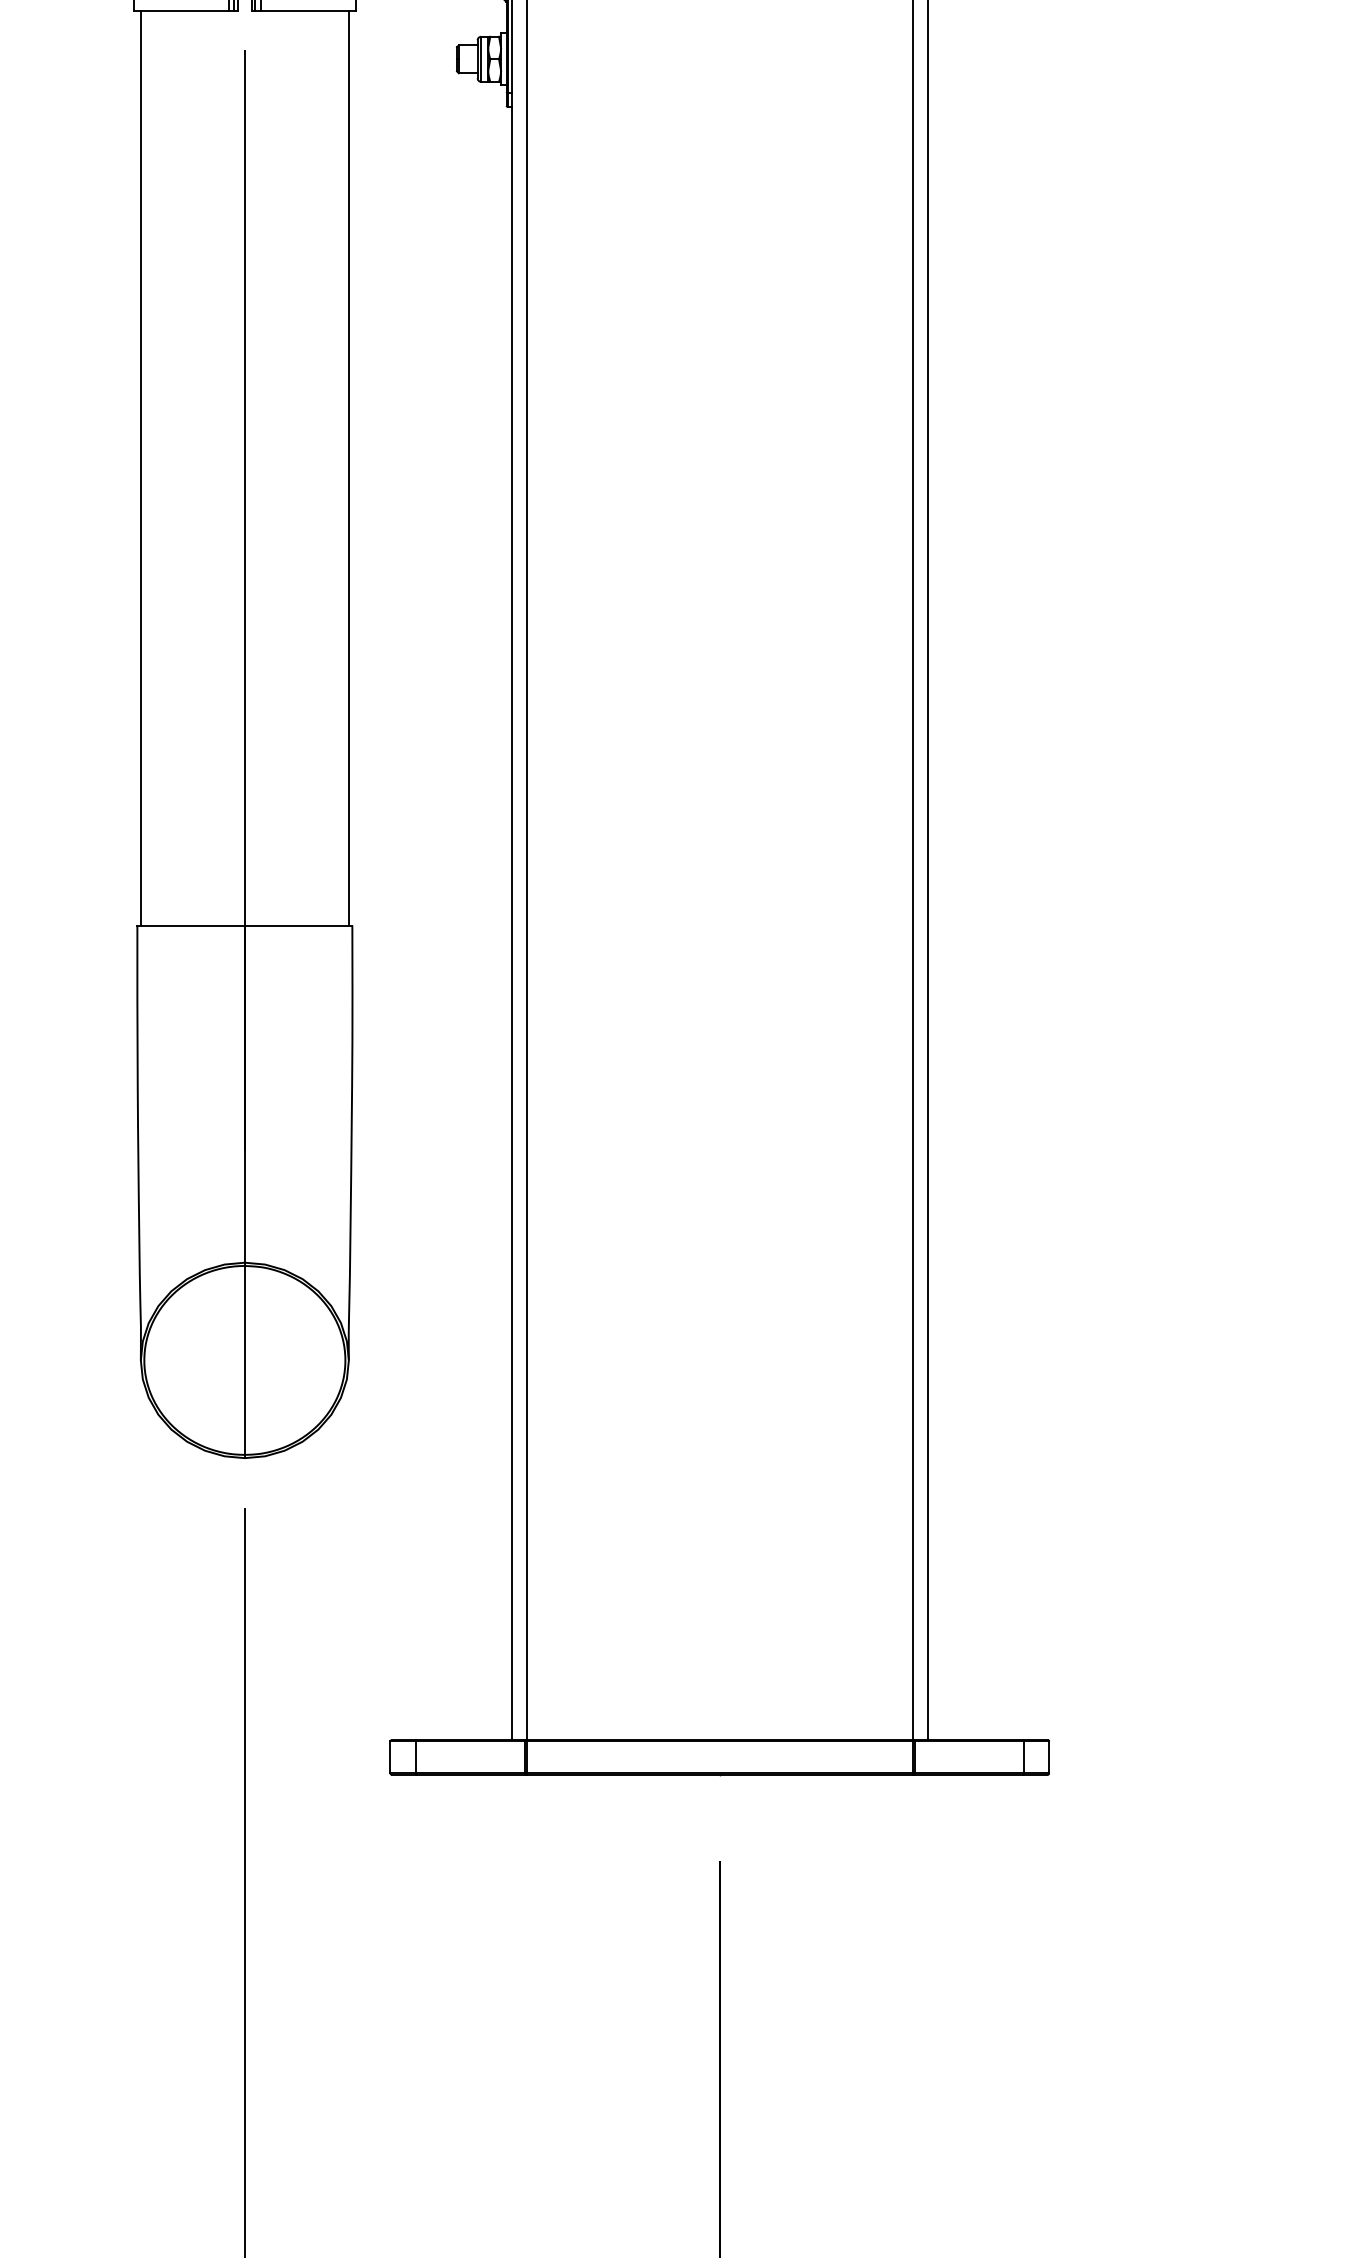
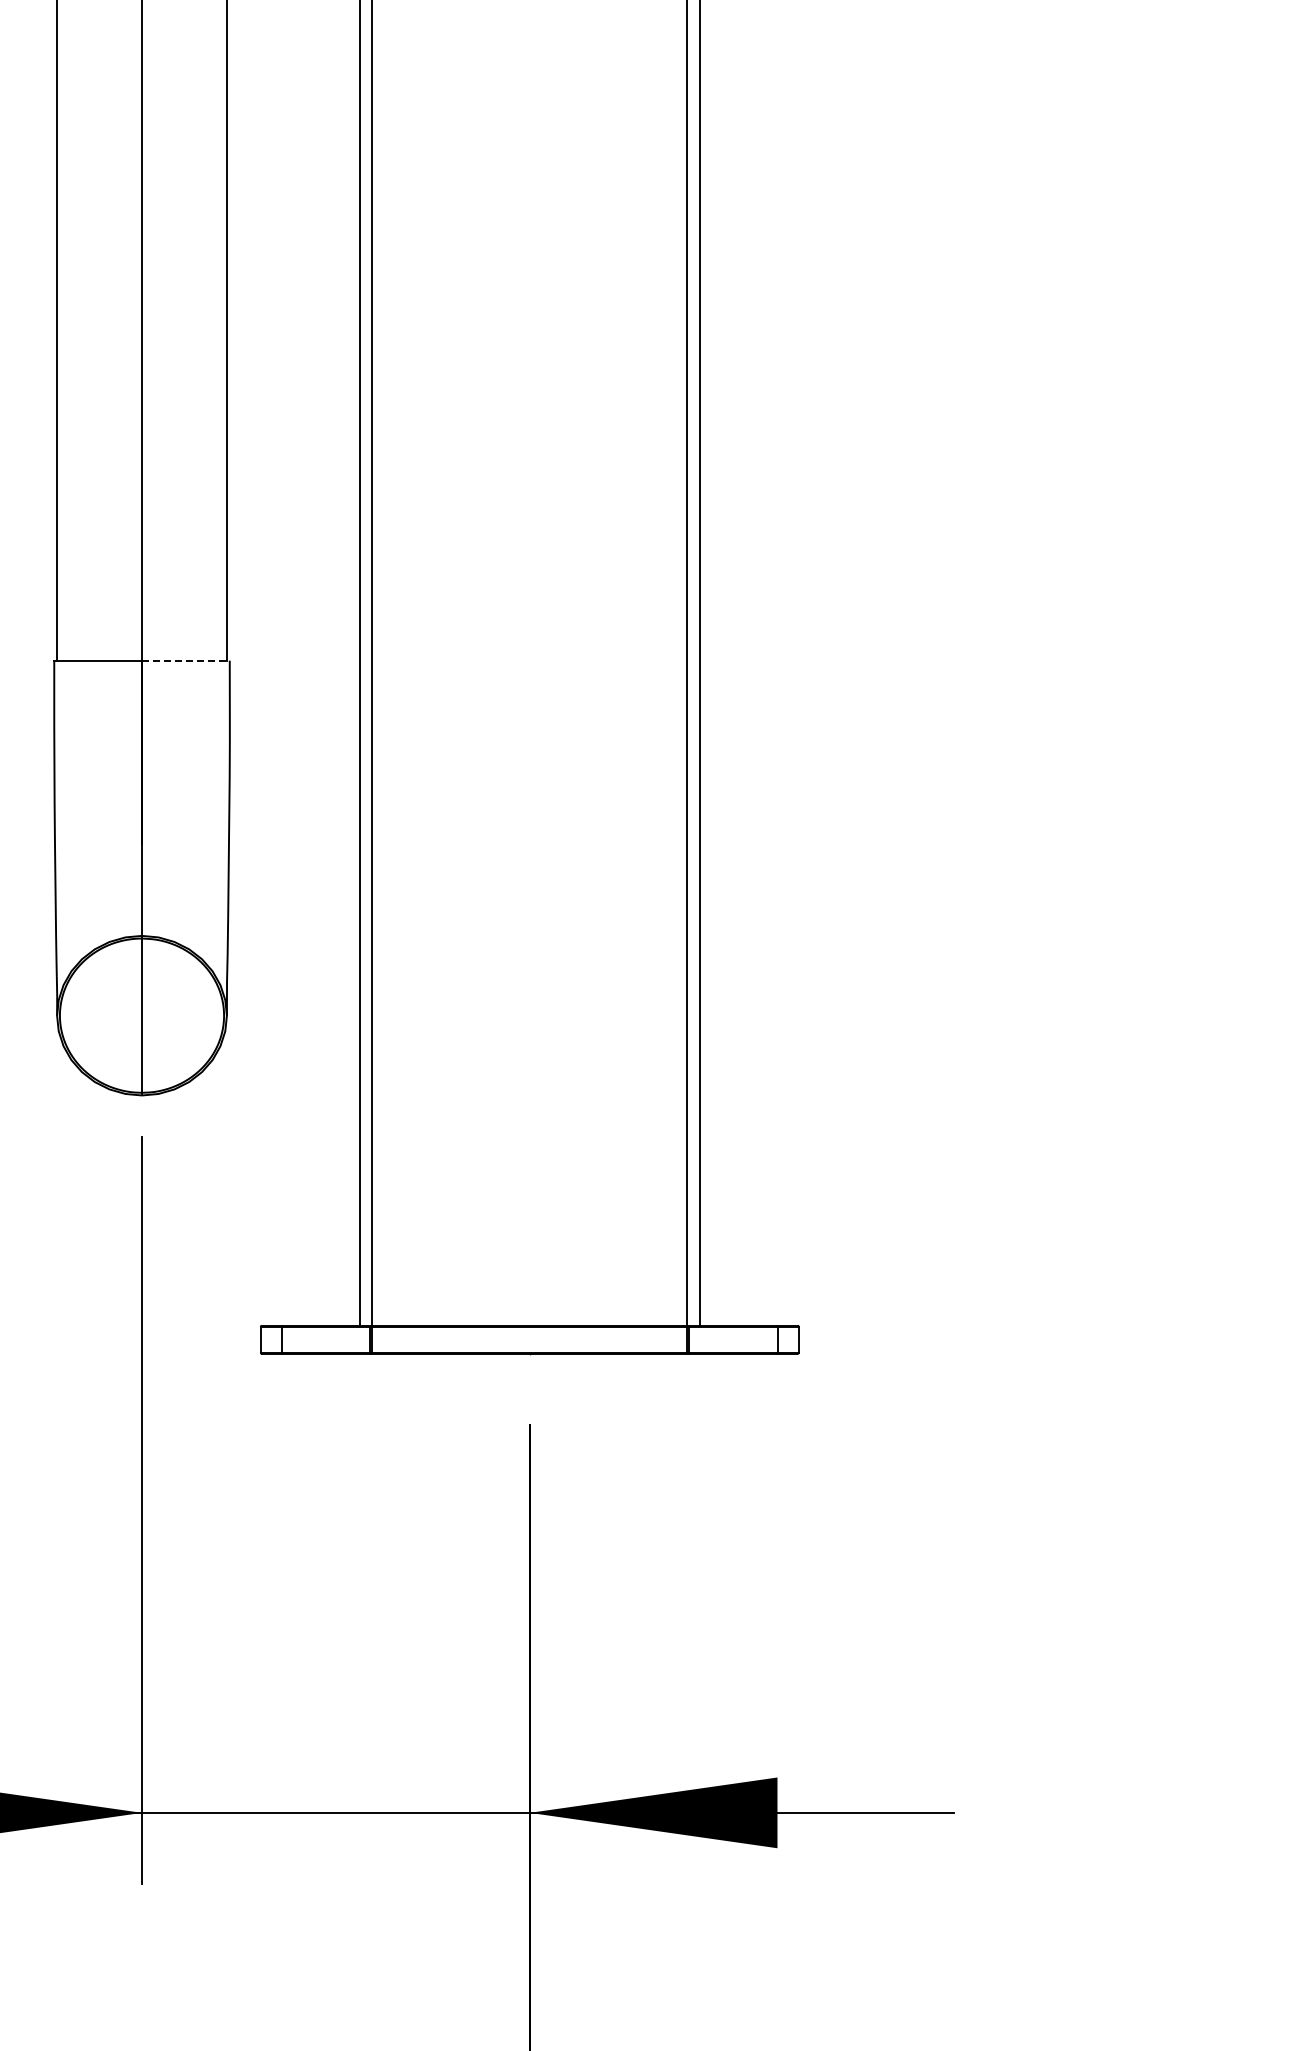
line: (298, 925) -> (185, 660), solid -> dashed

